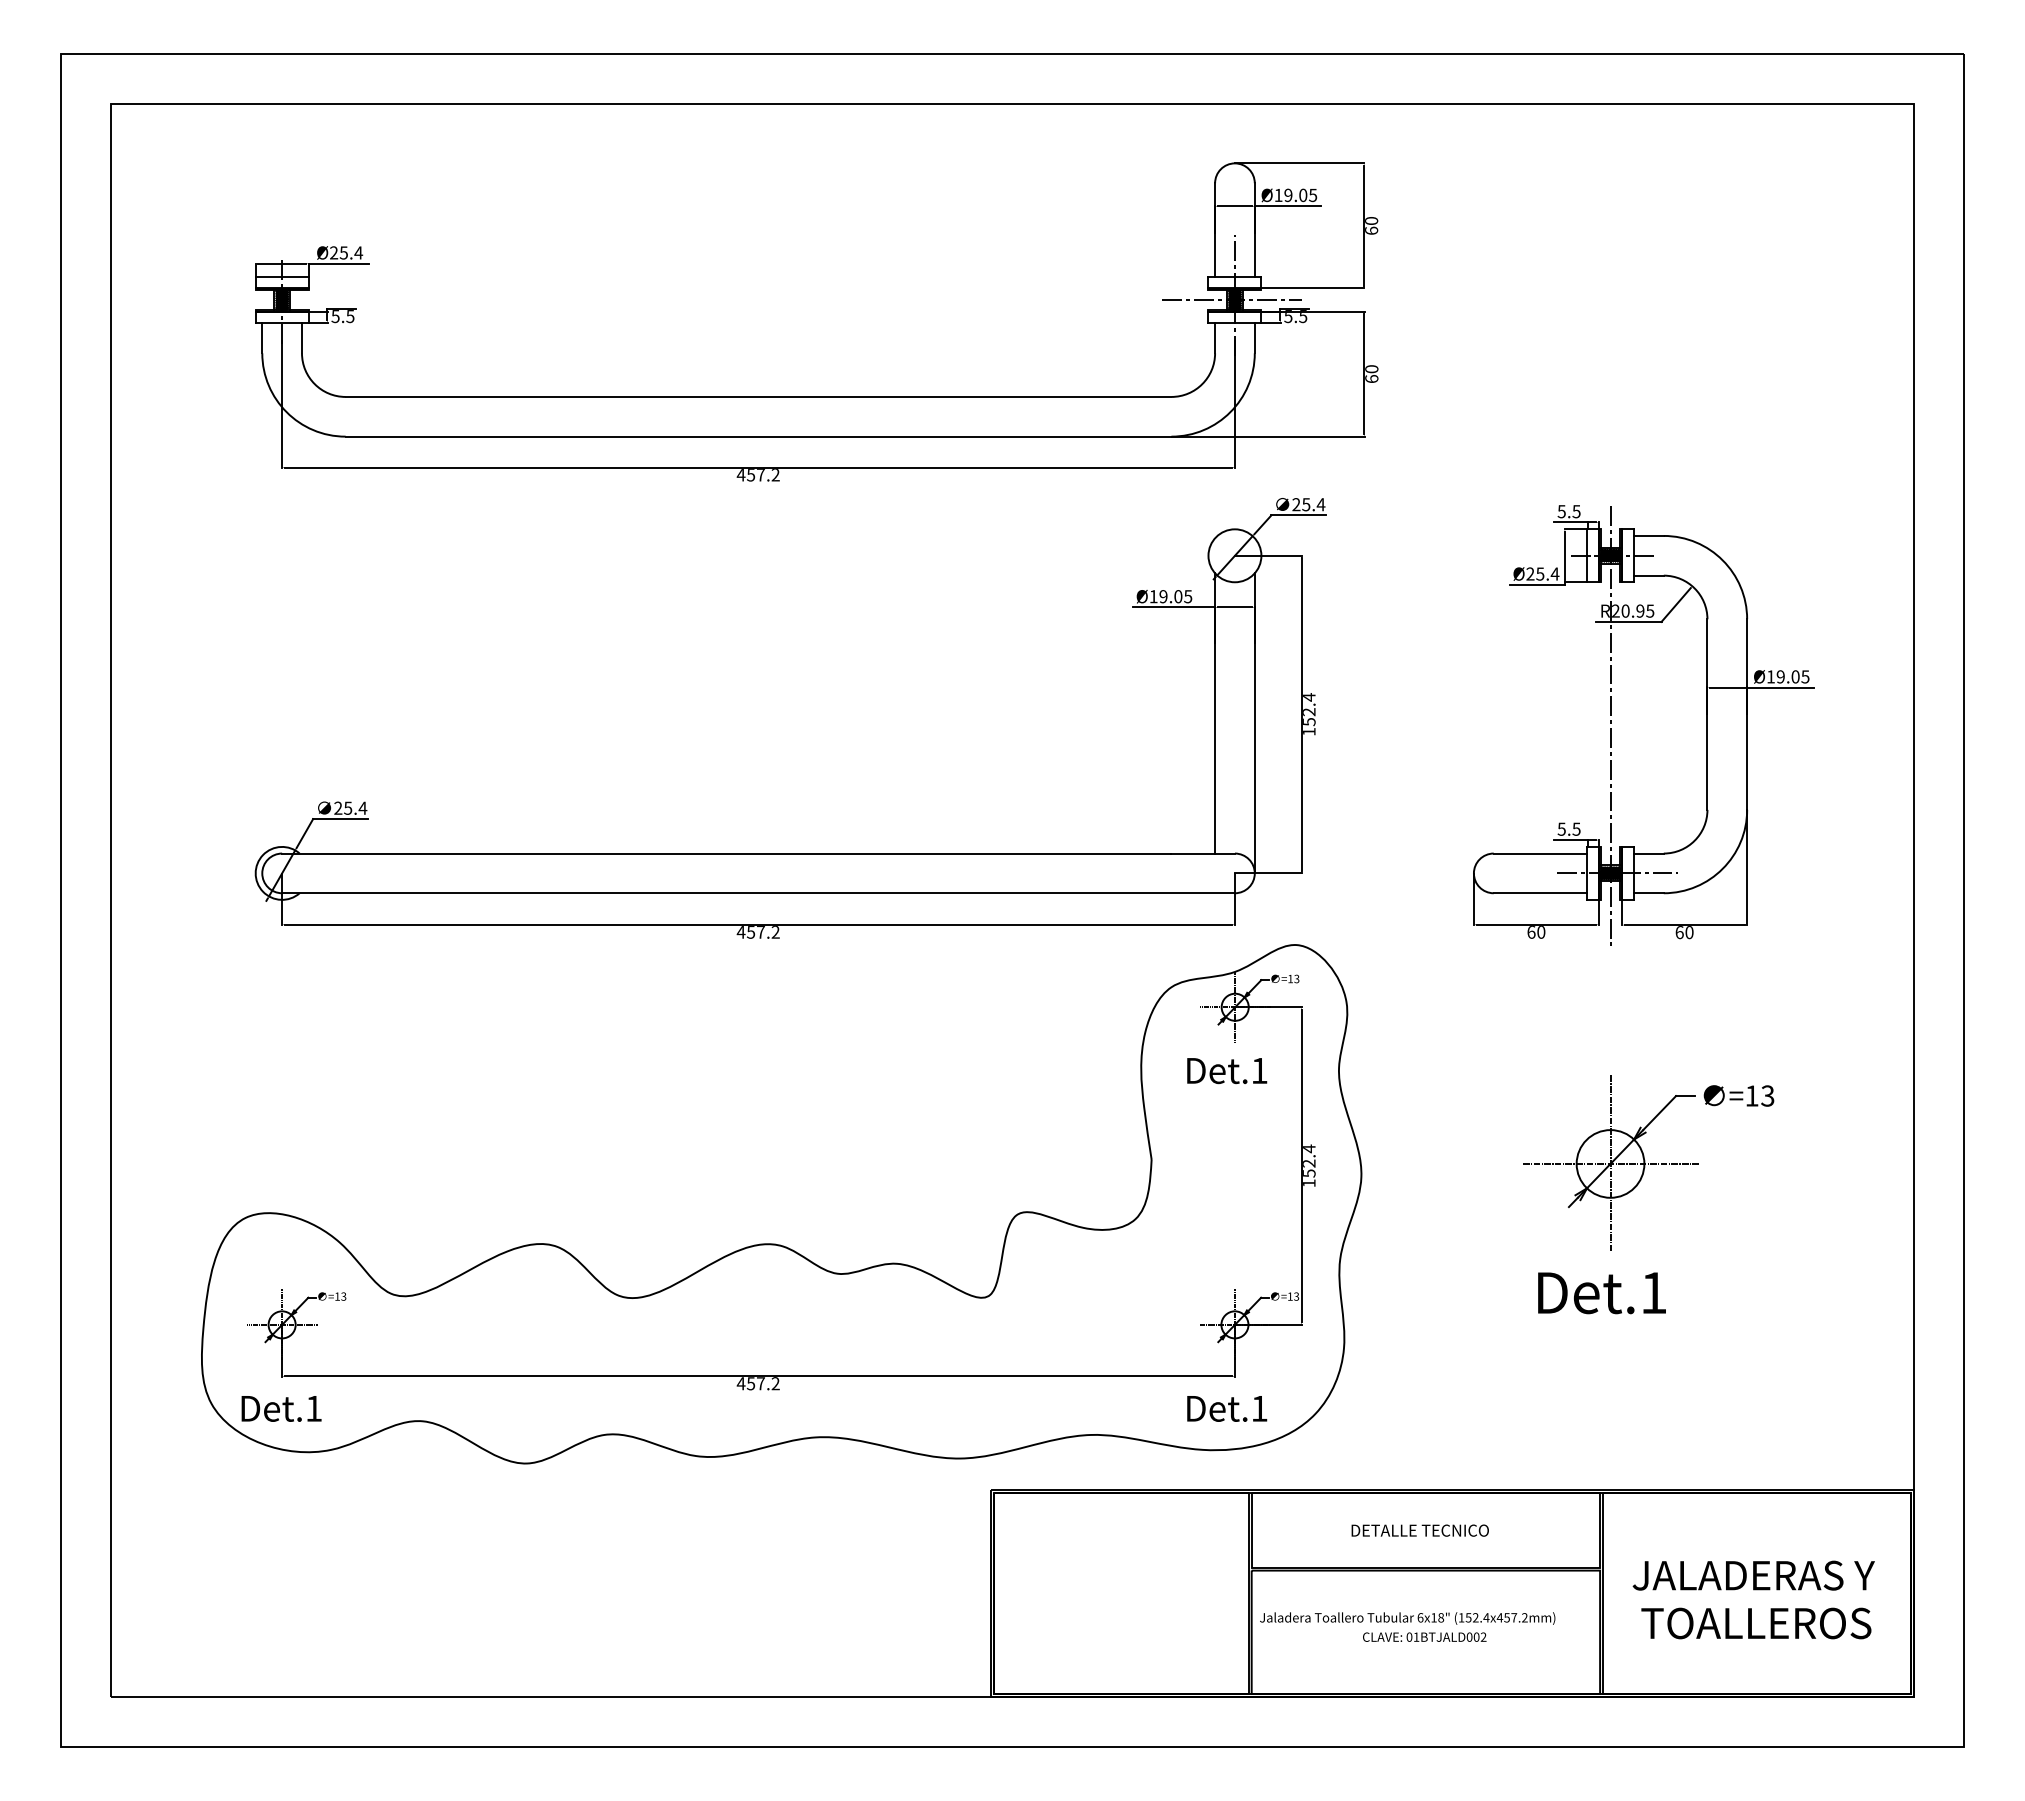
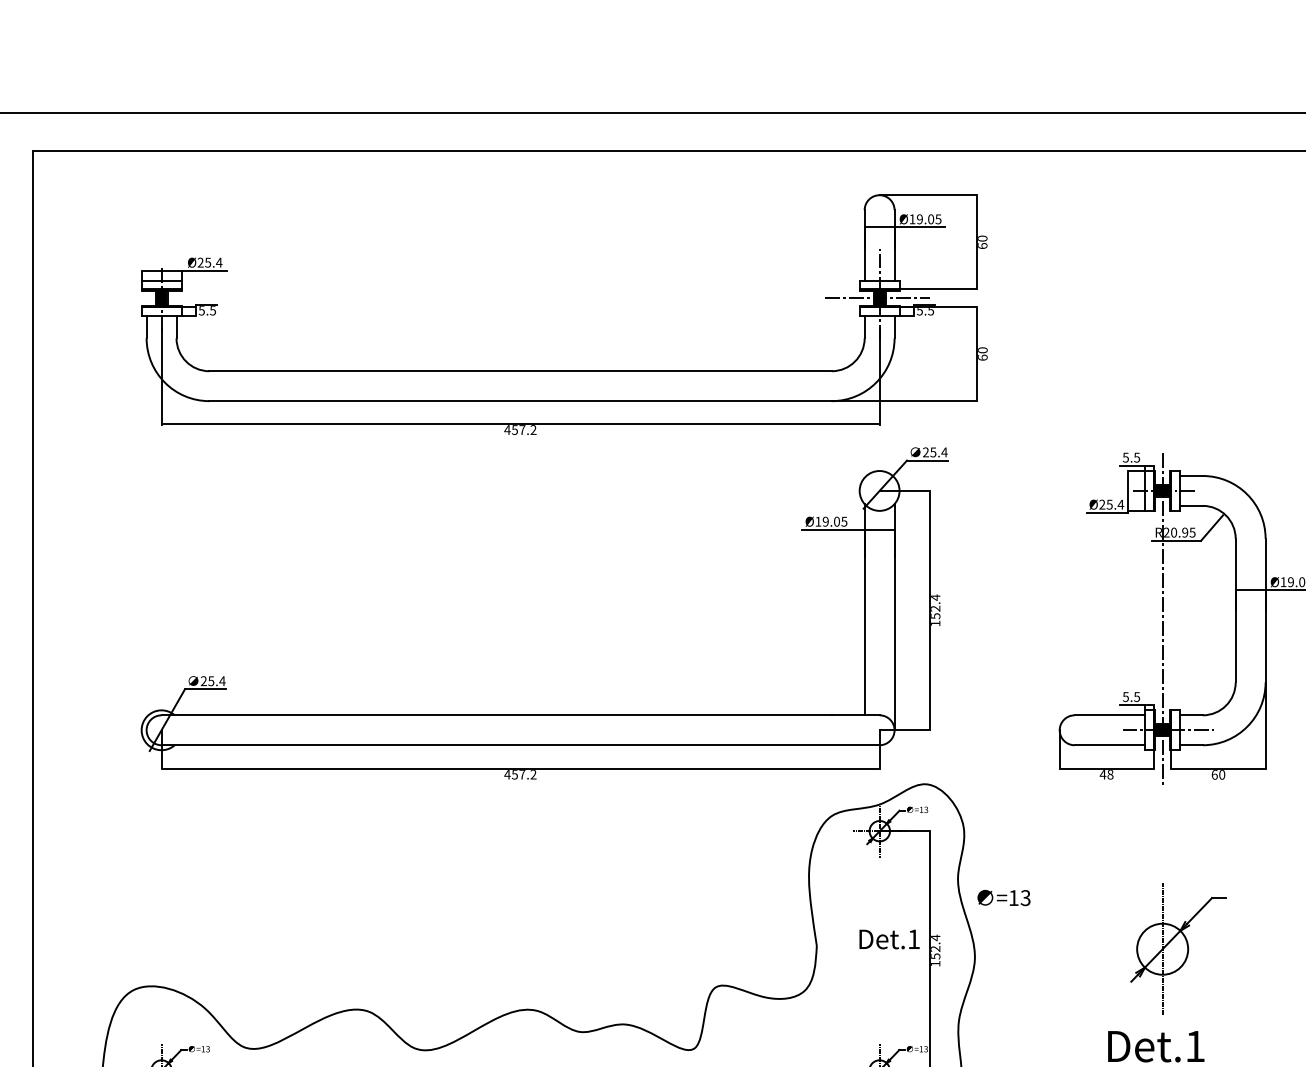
text: (1536, 932) -> (1106, 774), 60 -> 48
text: (1227, 1071) -> (889, 939), moved
text: (1738, 1095) -> (1003, 897), moved
line: (1610, 1163) -> (1162, 948), removed

